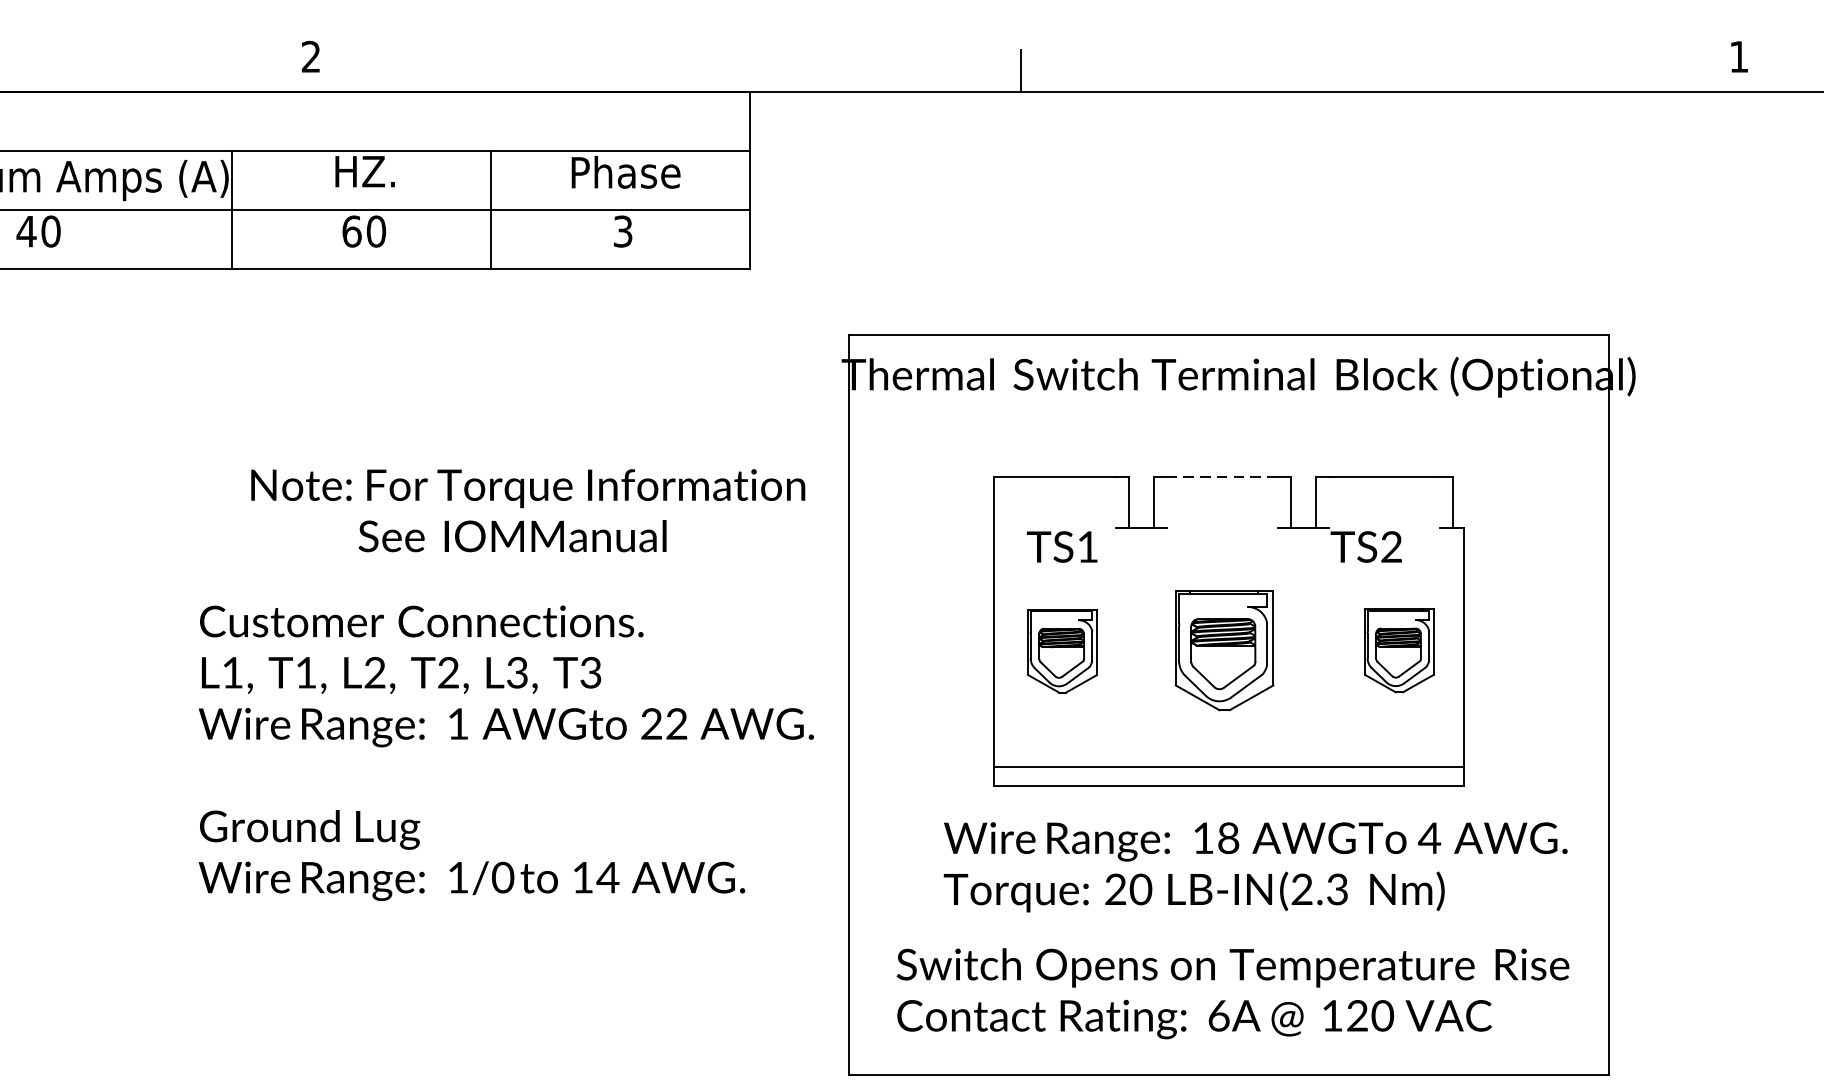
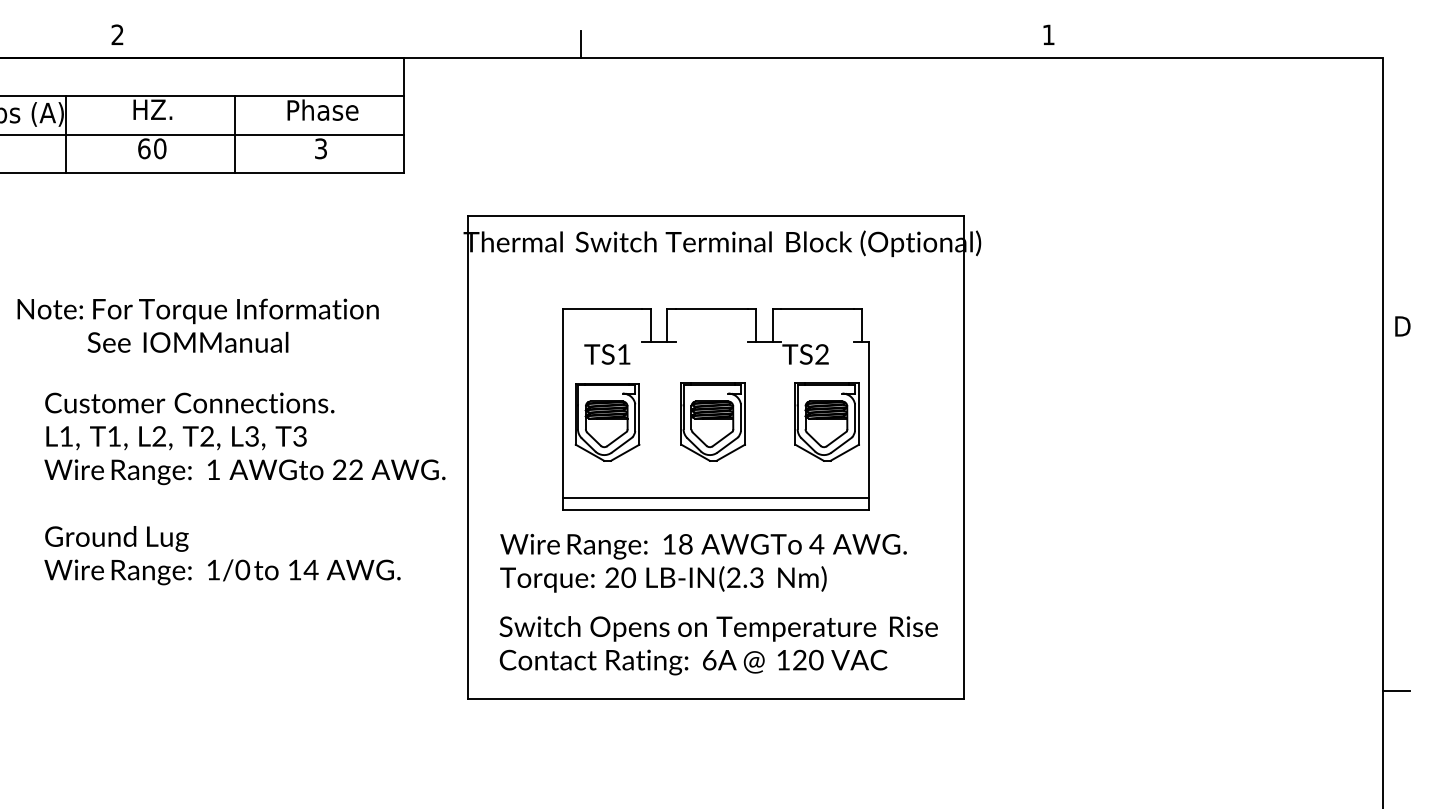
line: (1221, 476) -> (711, 308), dashed -> solid
text: (527, 510) -> (197, 325), moved
part: (1398, 649) -> (826, 421), size x1.43
part: (1062, 651) -> (607, 422), size x1.43
text: (1255, 866) -> (703, 562), moved

